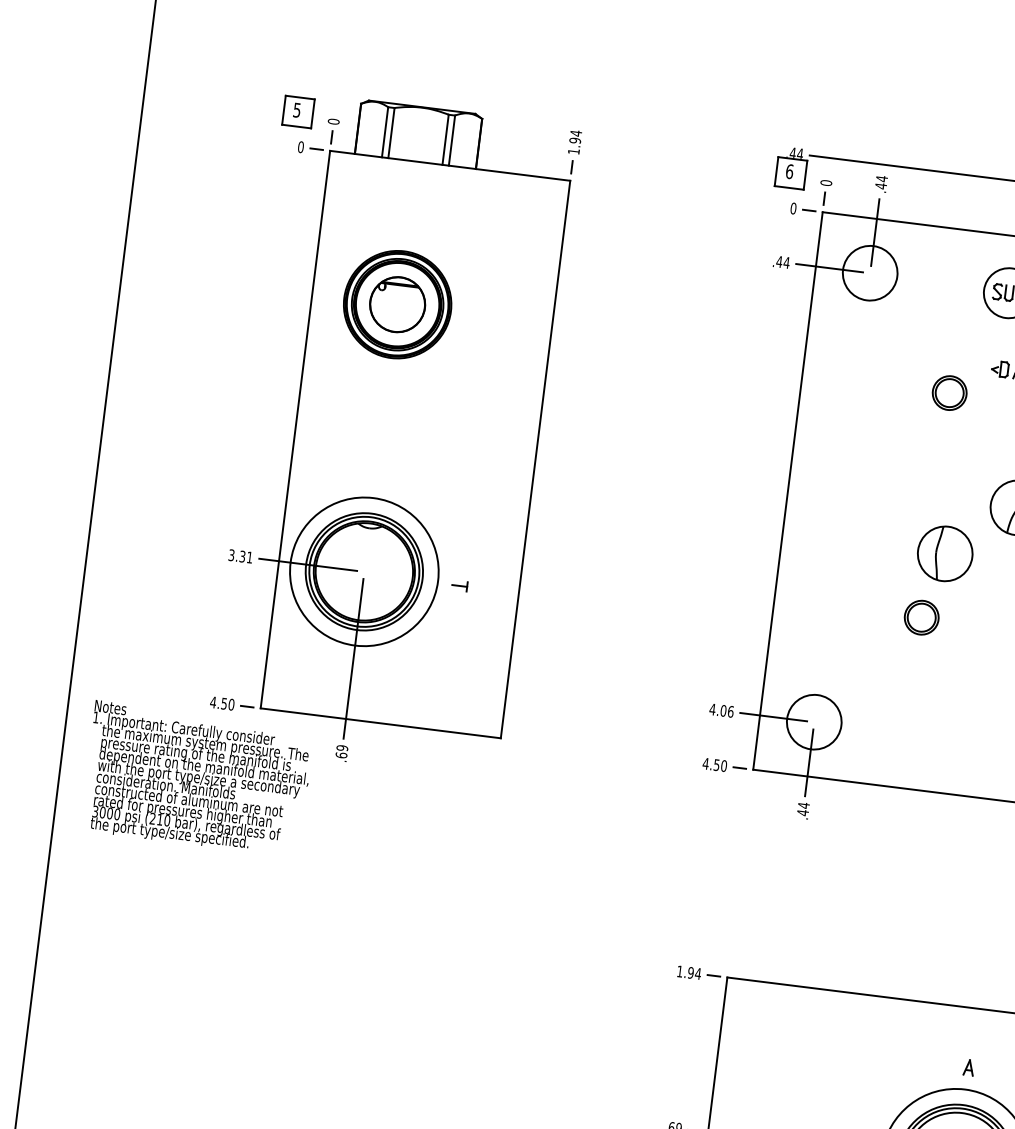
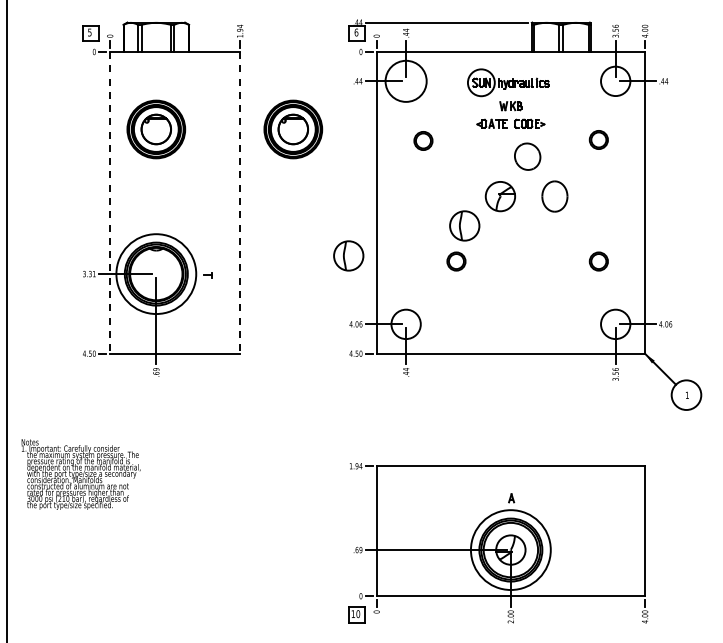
circle: (869, 273) -> (405, 81), size x1.4
part: (651, 336) -> (293, 129), added
circle: (949, 392) -> (423, 140), moved
line: (296, 429) -> (110, 202), solid -> dashed
line: (536, 458) -> (240, 202), solid -> dashed
part: (723, 581) -> (348, 255), added
text: (196, 778) -> (80, 474), moved

